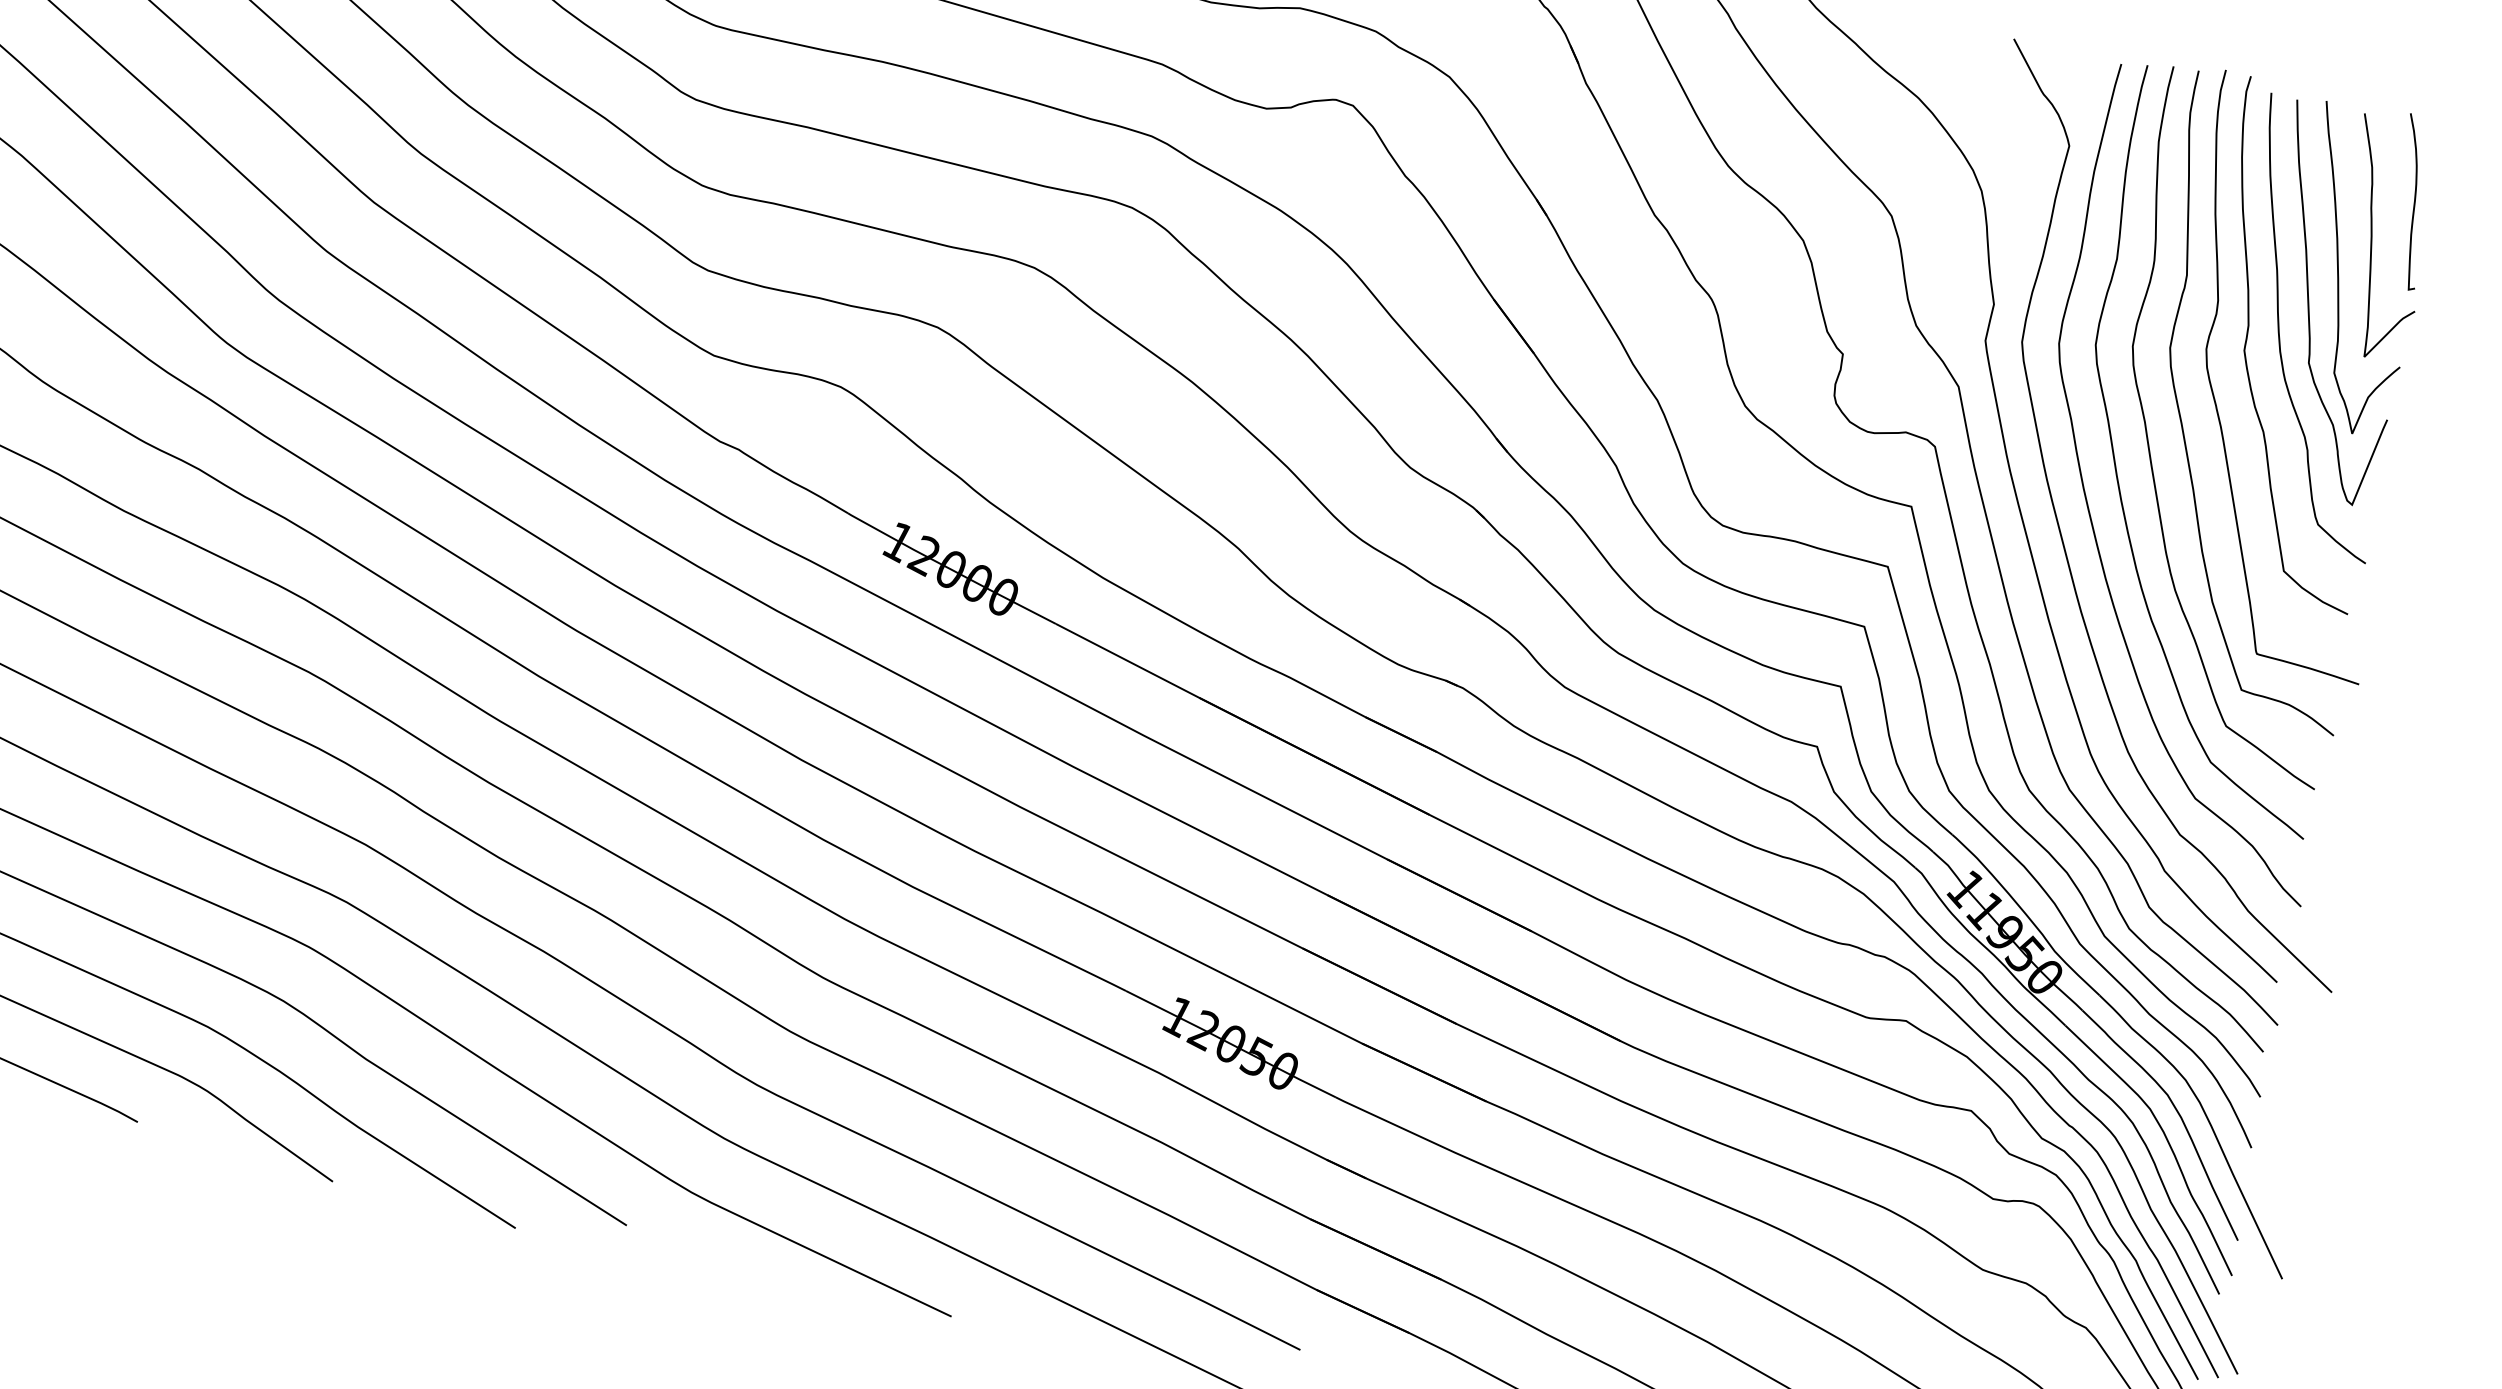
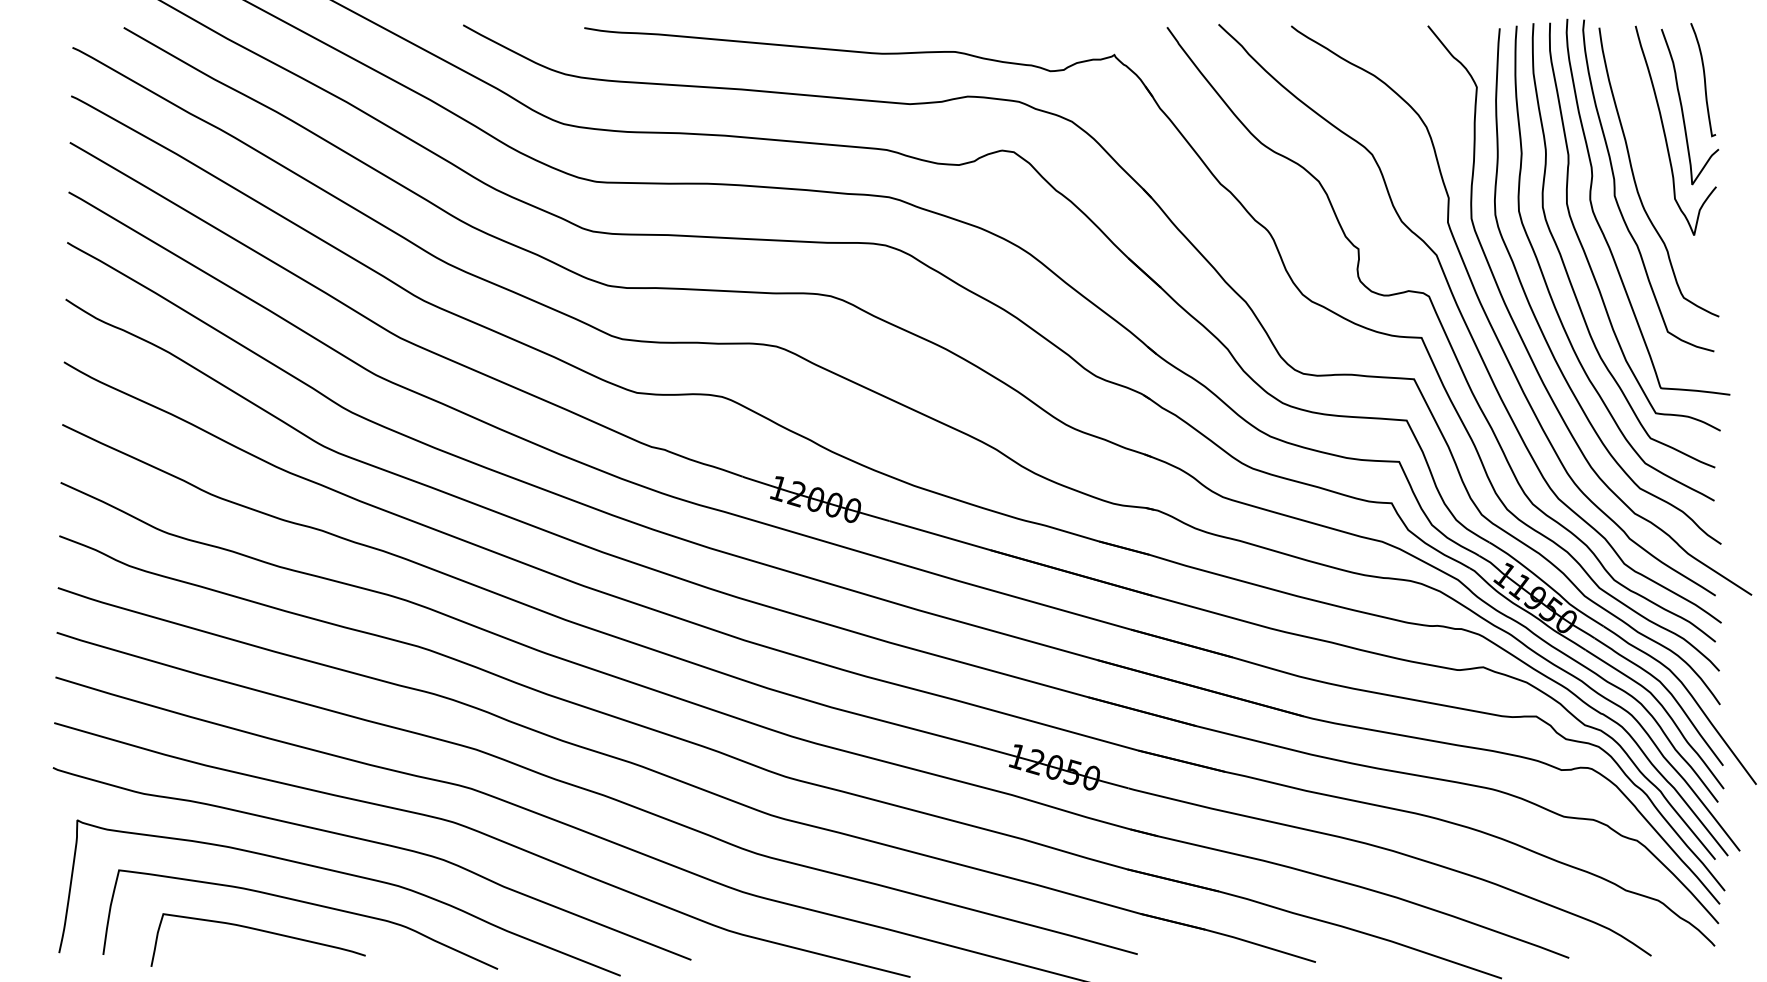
curve: (2310, 308) -> (1651, 160), removed

